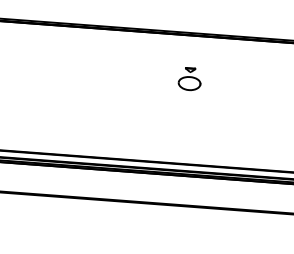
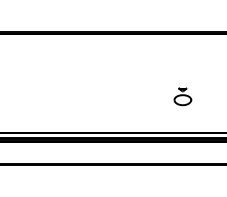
part: (189, 78) -> (182, 96), moved

